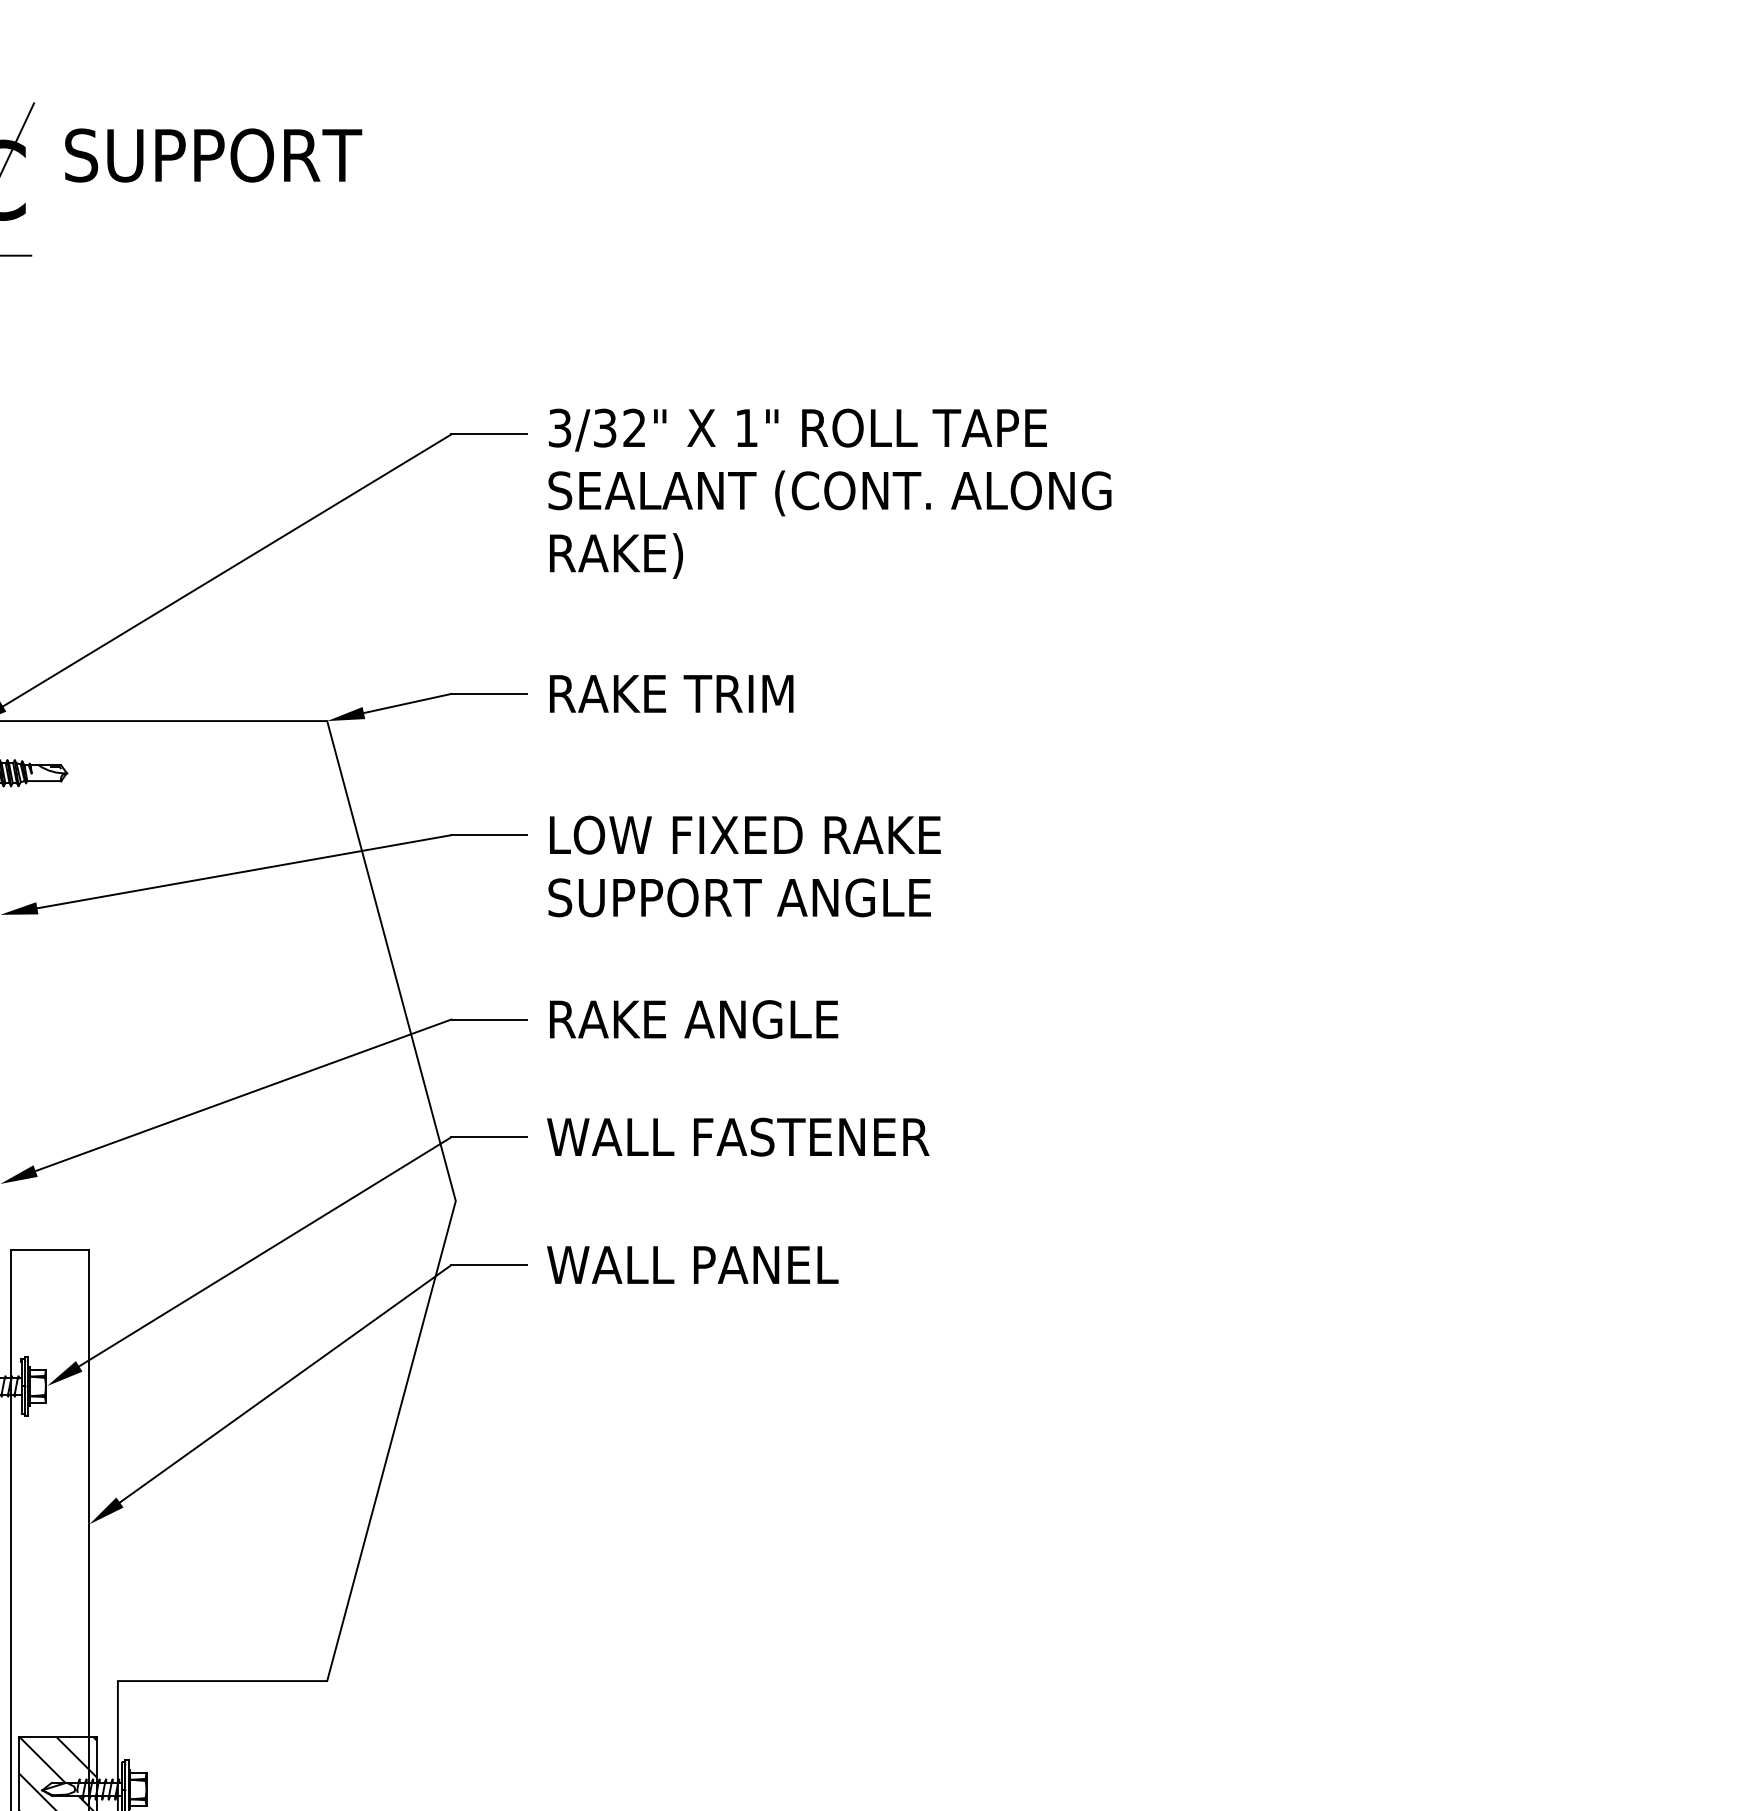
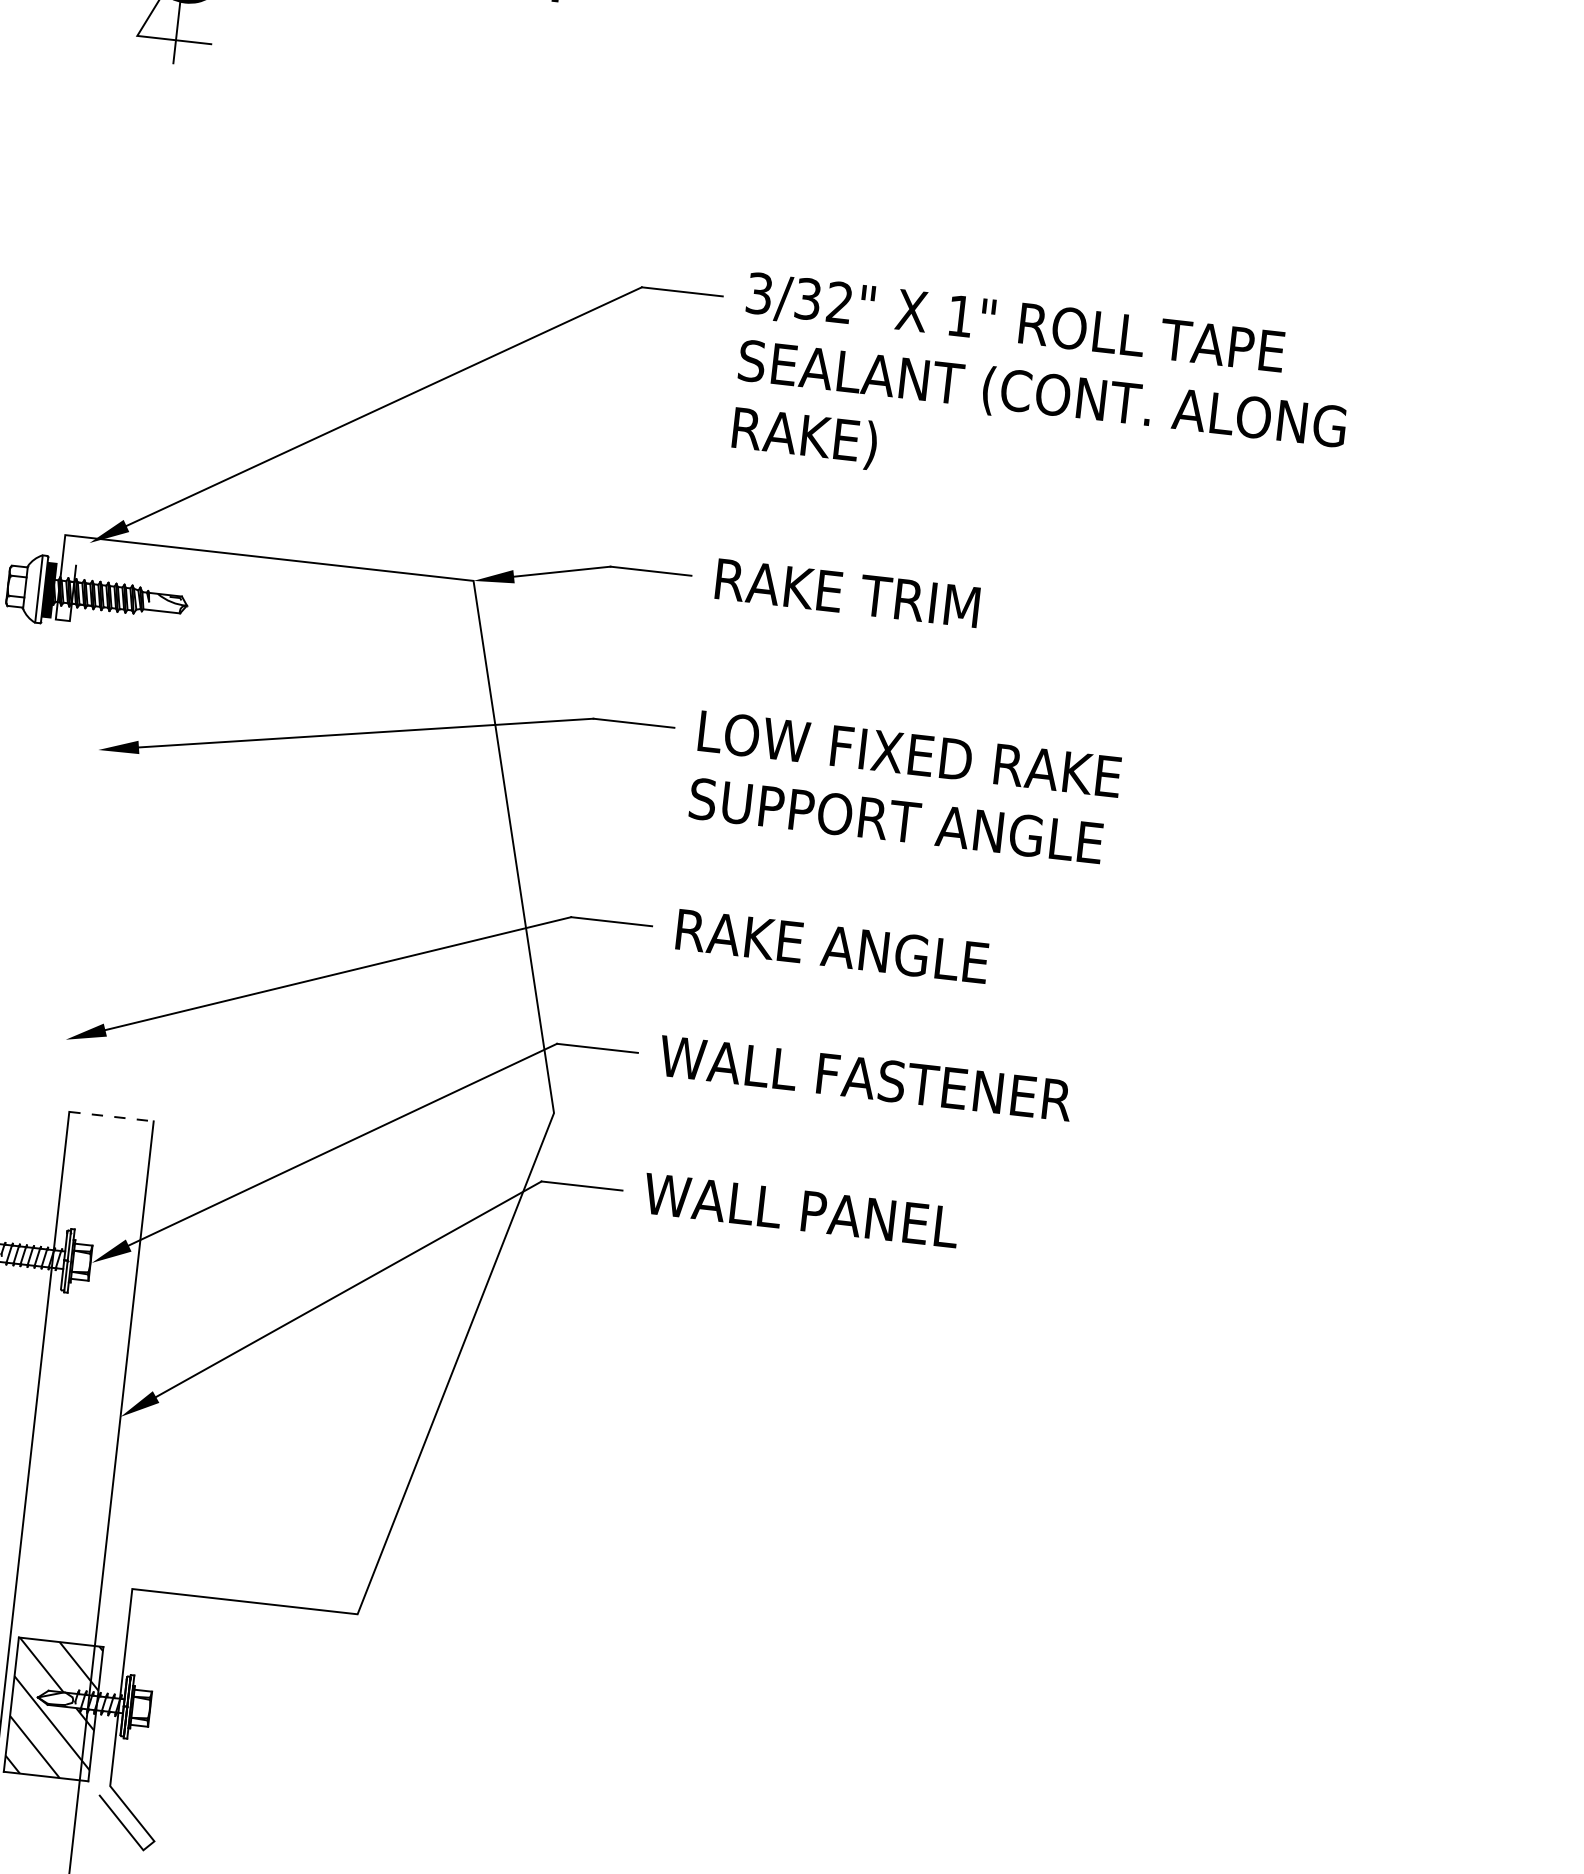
line: (50, 1249) -> (111, 1116), solid -> dashed

